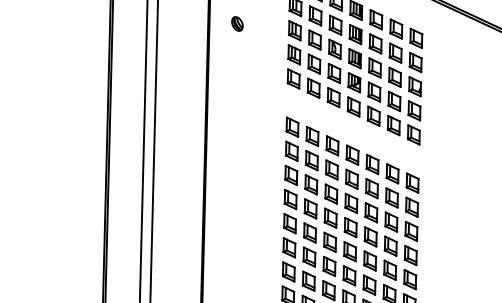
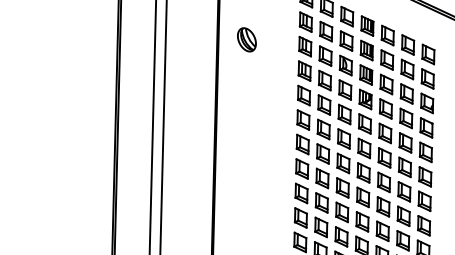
part: (237, 23) -> (246, 39), size x1.67
part: (353, 130) -> (364, 147), added

